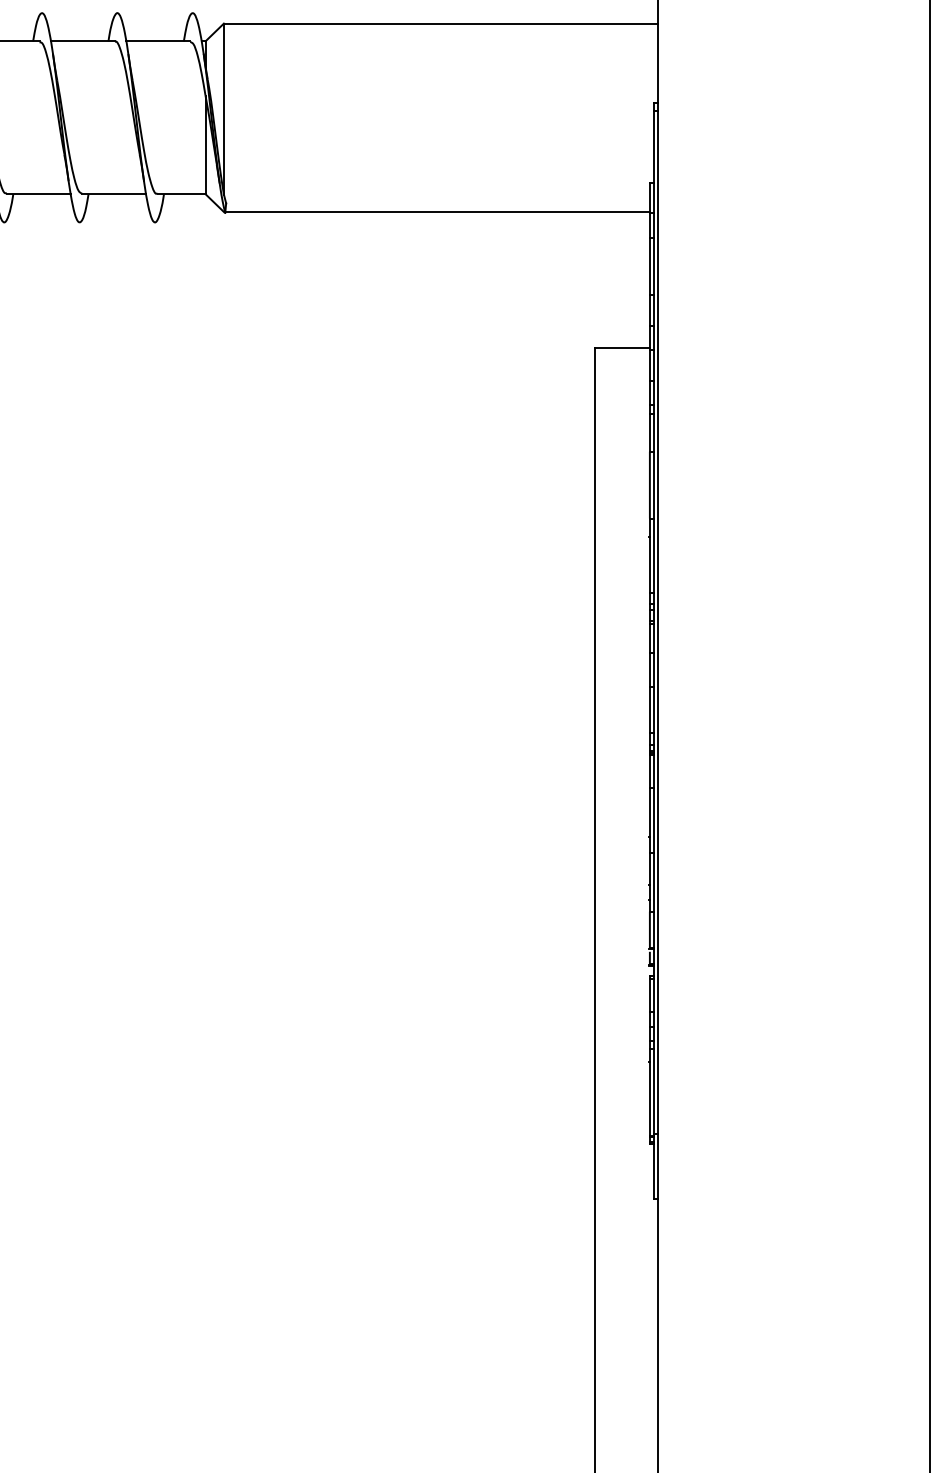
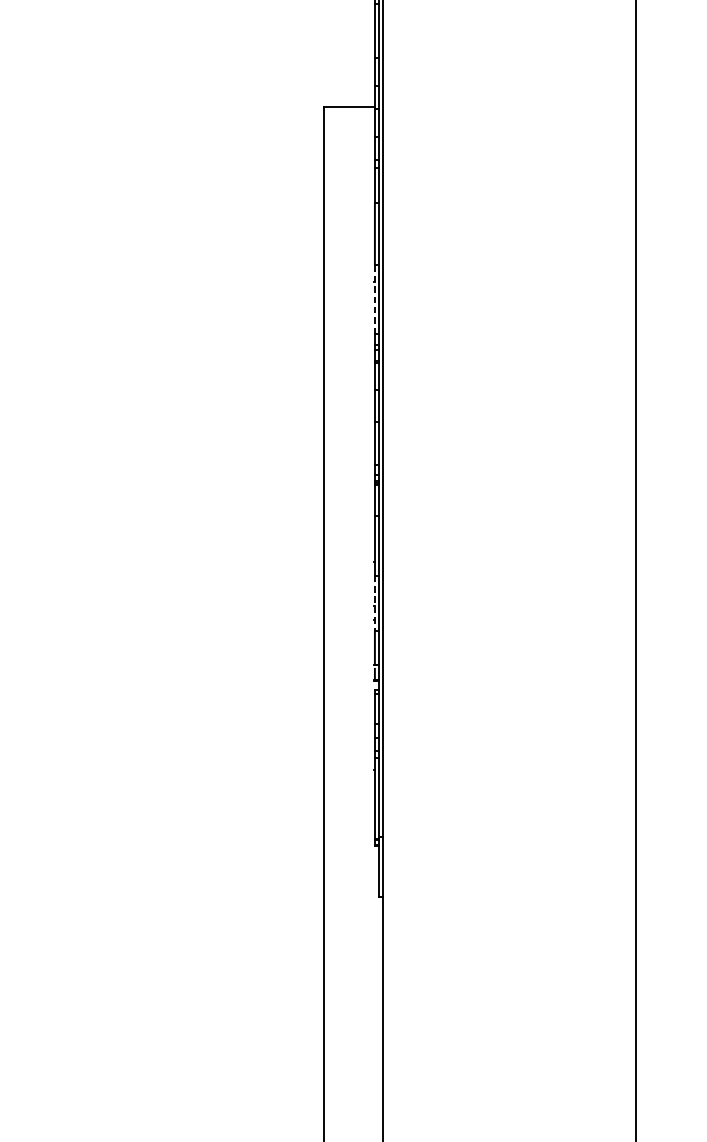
line: (649, 556) -> (374, 300), solid -> dashed
line: (649, 882) -> (374, 603), solid -> dashed

